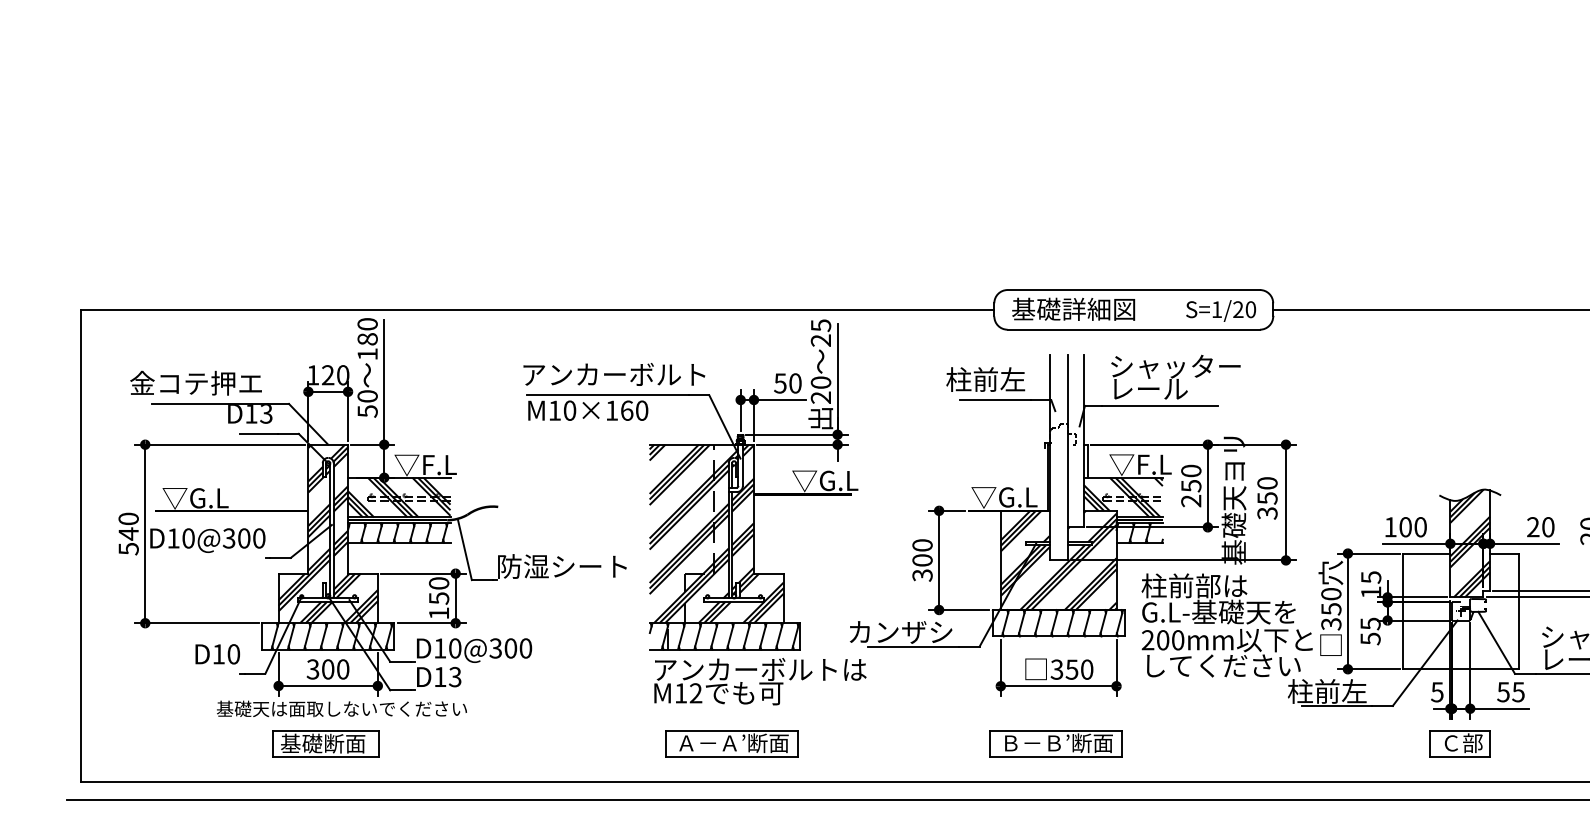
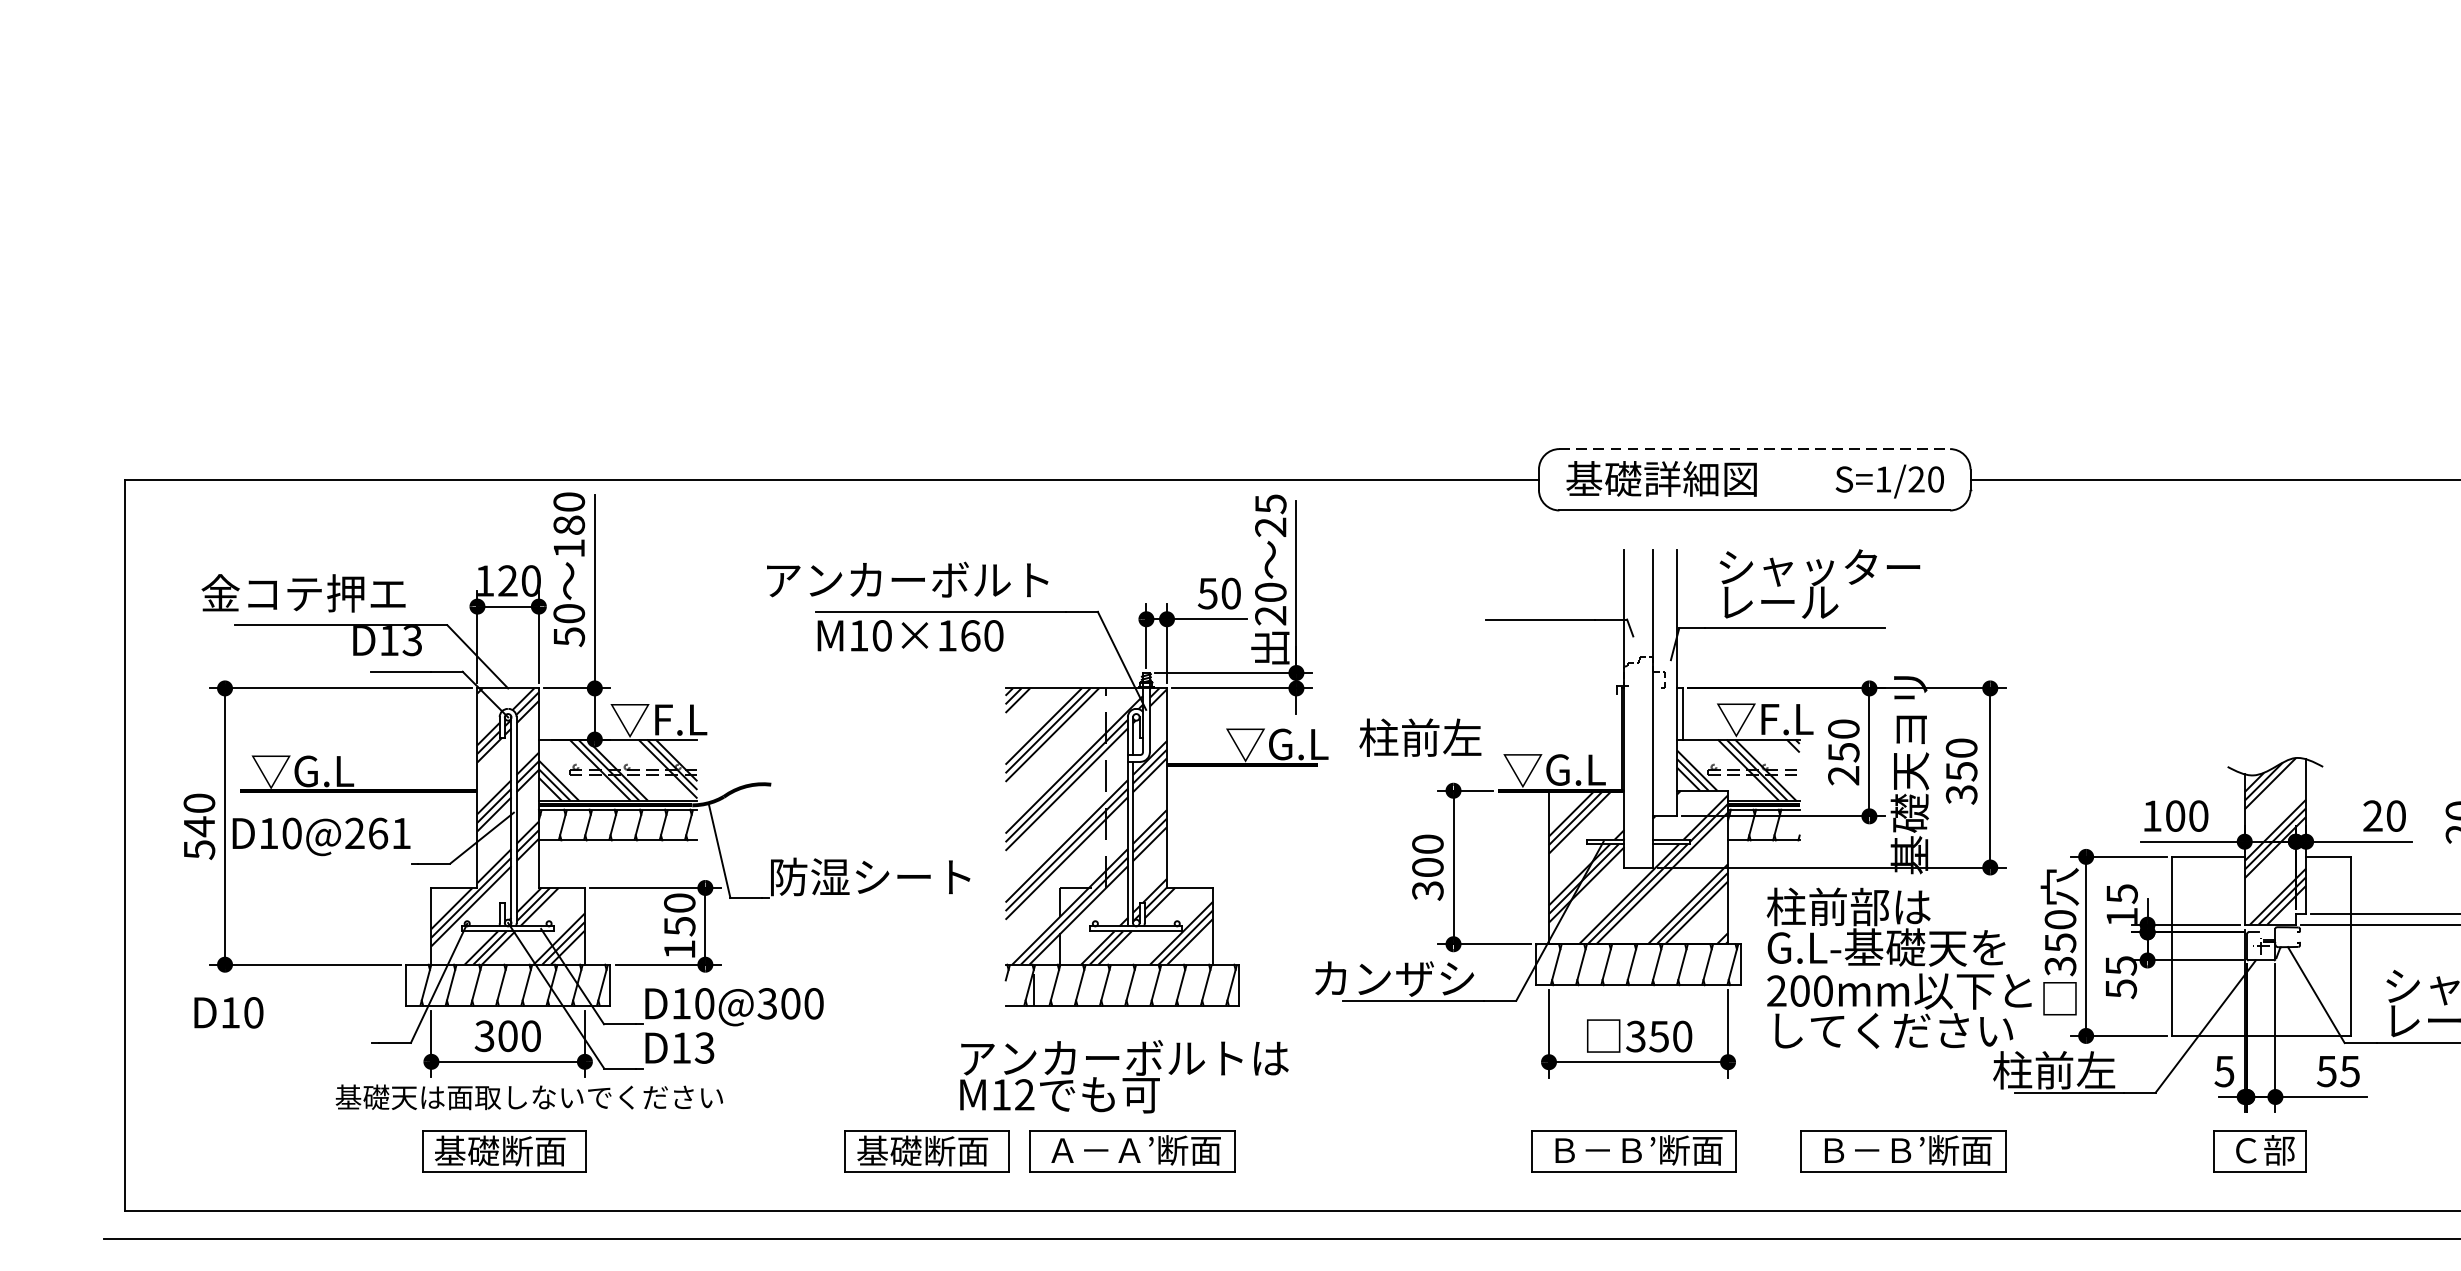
line: (1134, 290) -> (1755, 449), solid -> dashed
text: (614, 374) -> (907, 579), moved
text: (985, 379) -> (1420, 737), moved
text: (244, 538) -> (378, 833), D10@300 -> D10@261
text: (217, 654) -> (228, 1013), moved
text: (760, 681) -> (1124, 1076), moved
part: (598, 743) -> (926, 1150), added
part: (1229, 743) -> (1902, 1150), added

